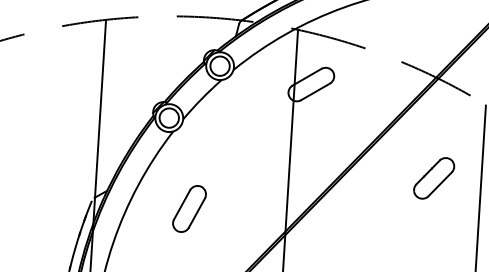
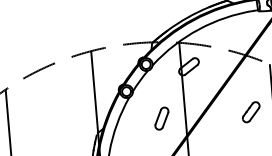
part: (434, 178) -> (251, 112), moved
part: (188, 208) -> (161, 118), moved

